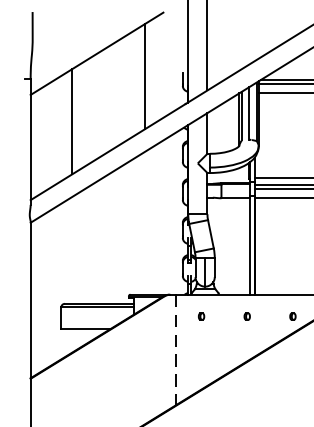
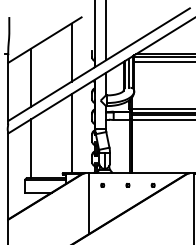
line: (145, 222) -> (71, 133), added
line: (72, 249) -> (31, 148), added
line: (175, 349) -> (88, 203), dashed -> solid

